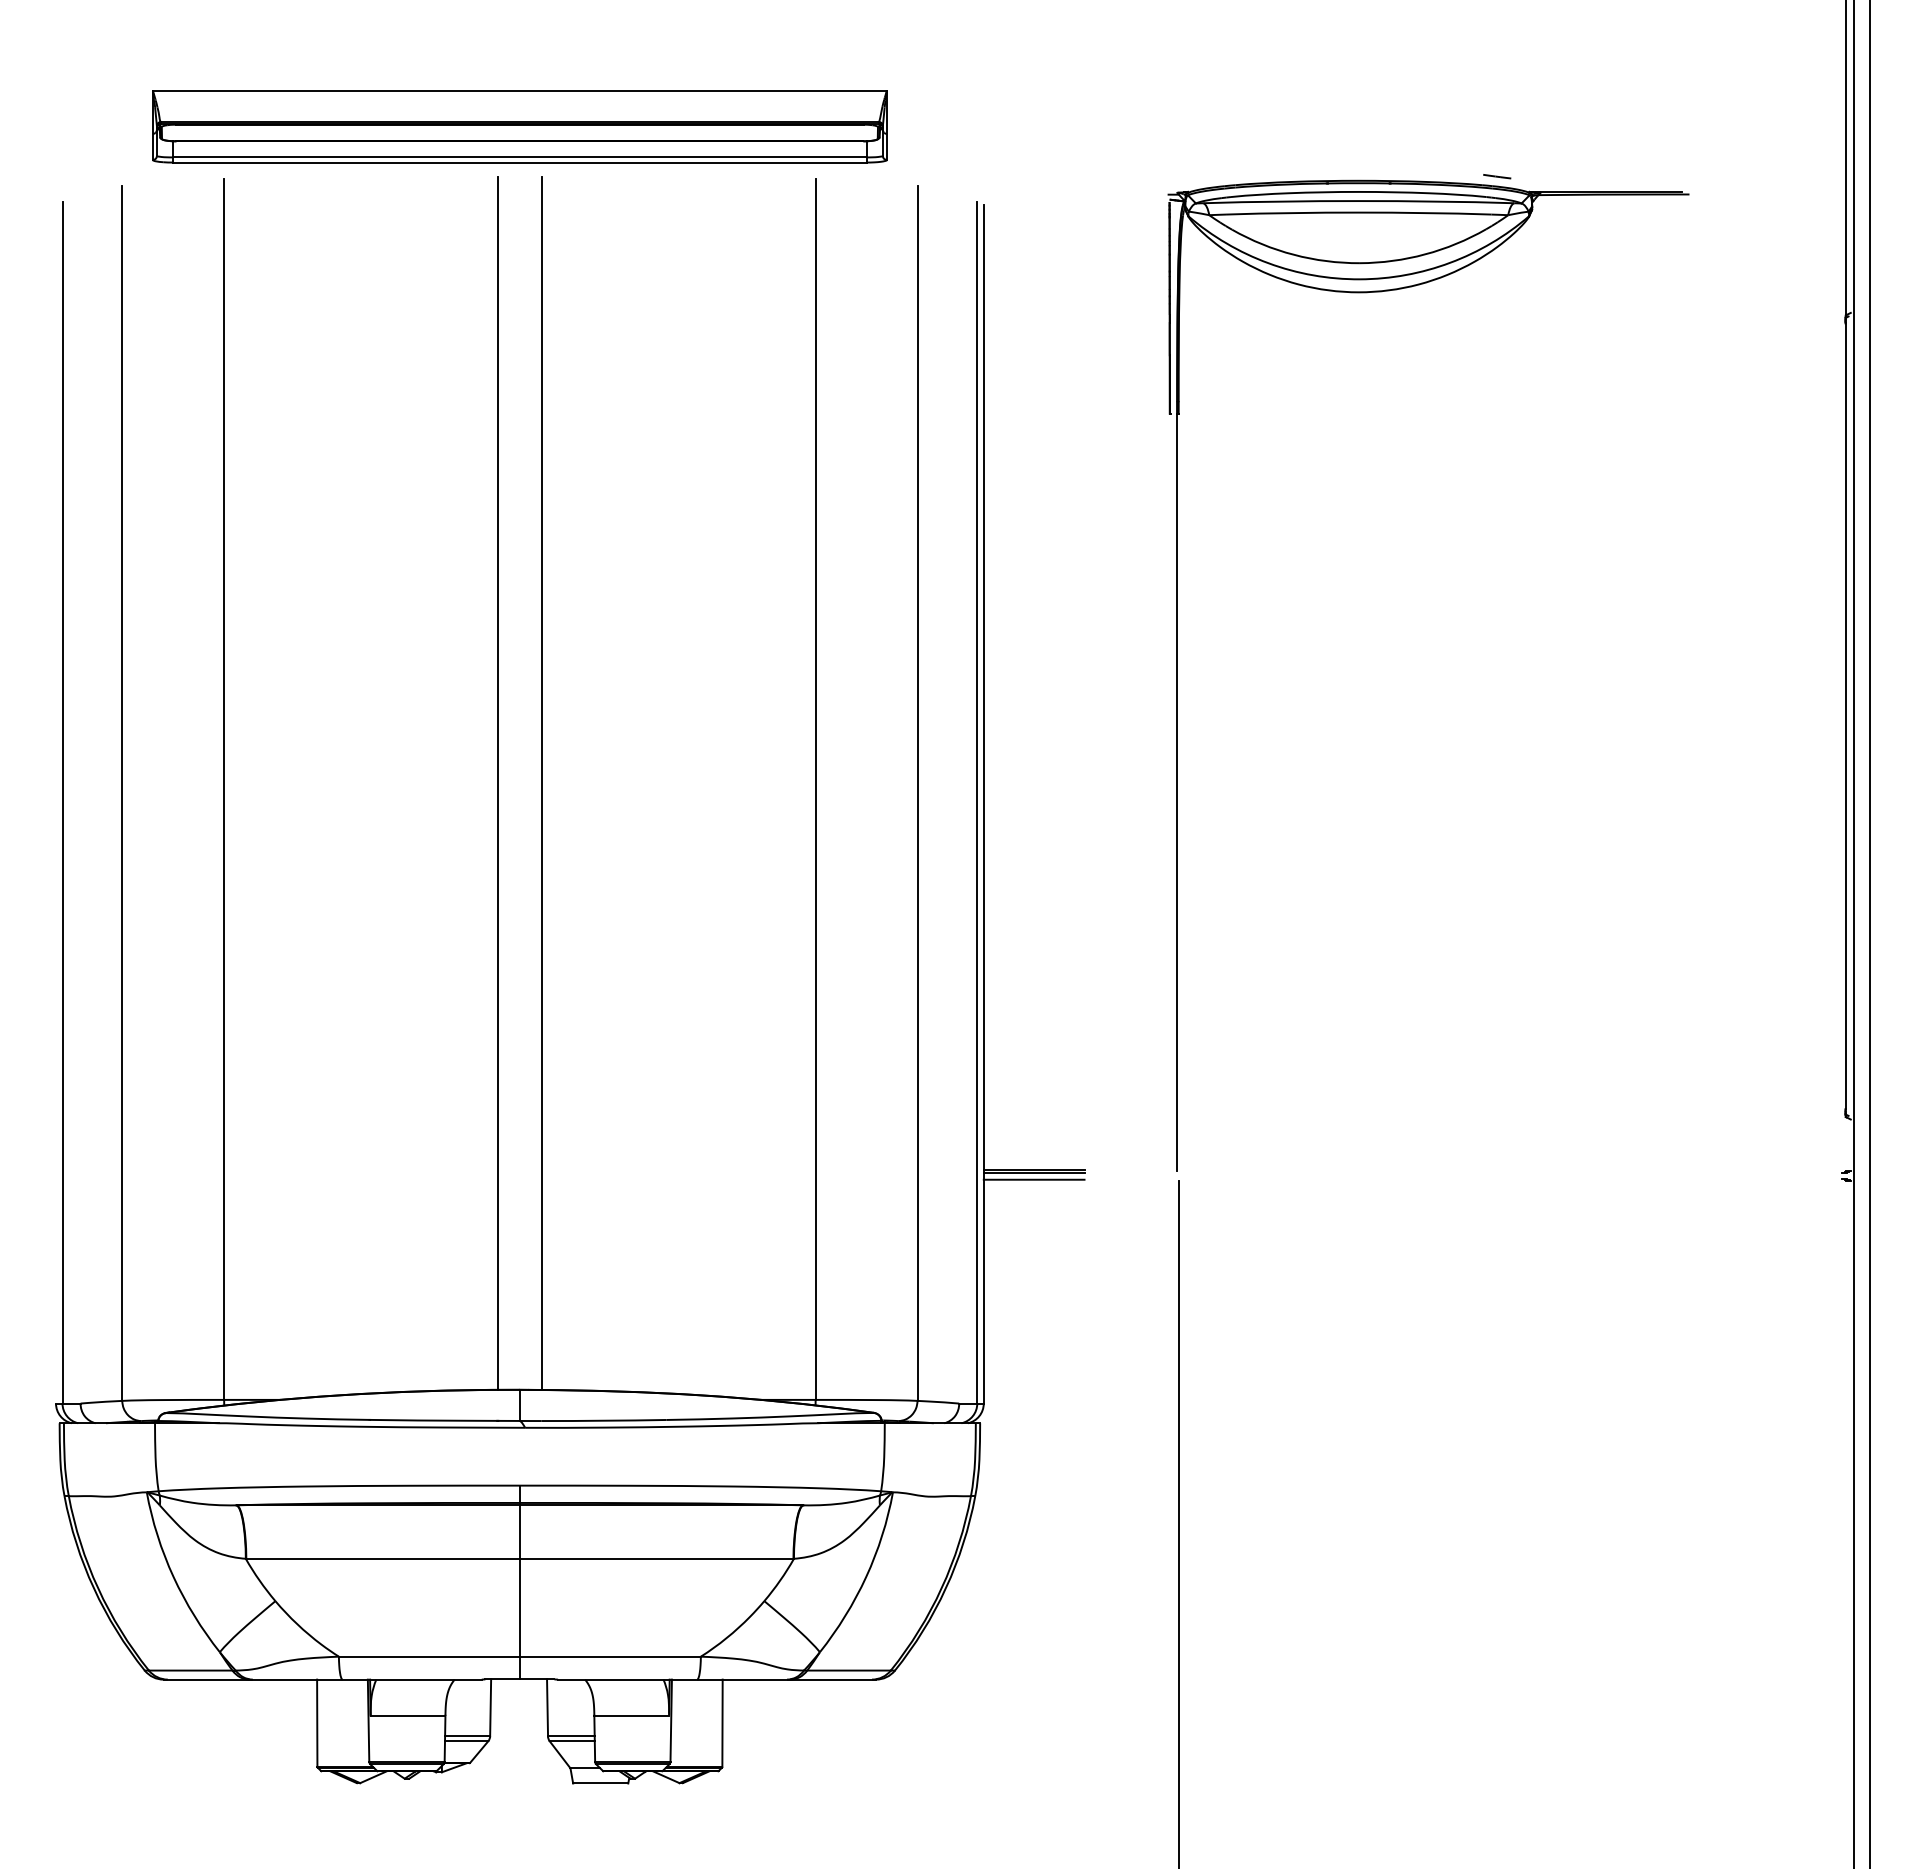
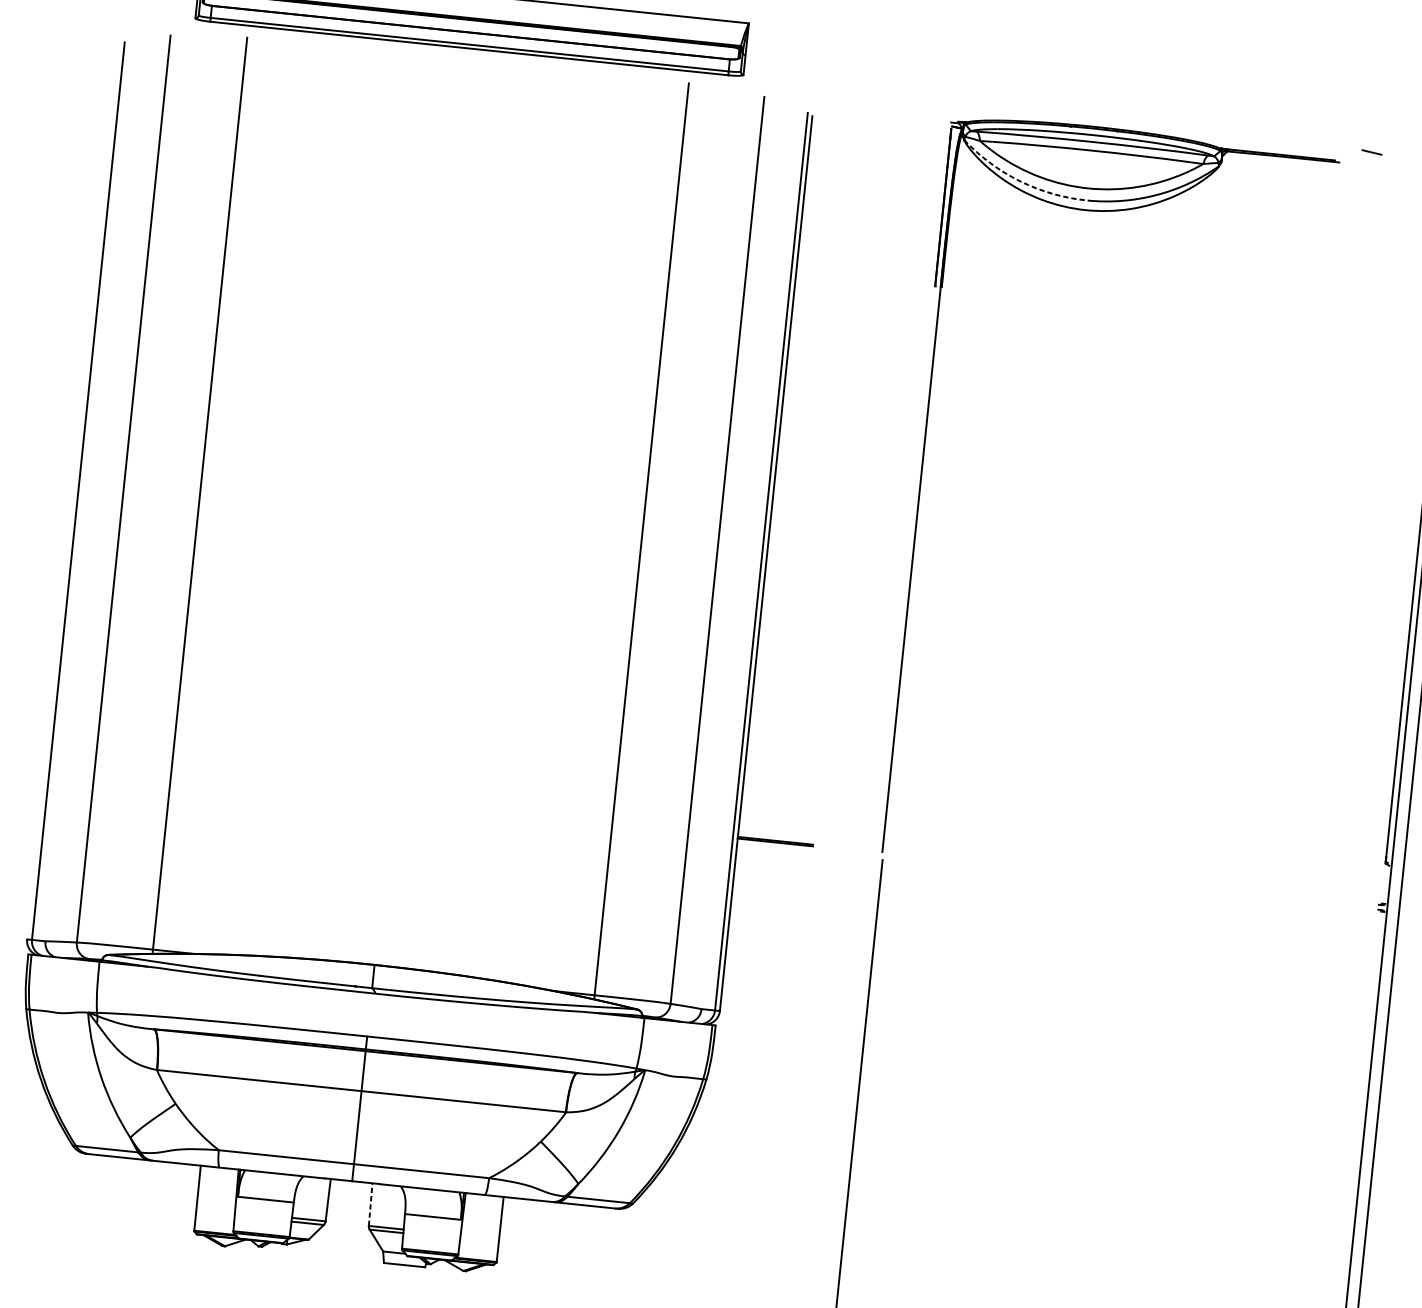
line: (1497, 176) -> (1372, 152), moved
arc: (1268, 263) -> (1020, 181), solid -> dashed
line: (498, 783) -> (405, 510), removed
line: (541, 783) -> (437, 513), removed
line: (1033, 1179) -> (774, 847), removed
line: (547, 1707) -> (370, 1204), solid -> dashed

